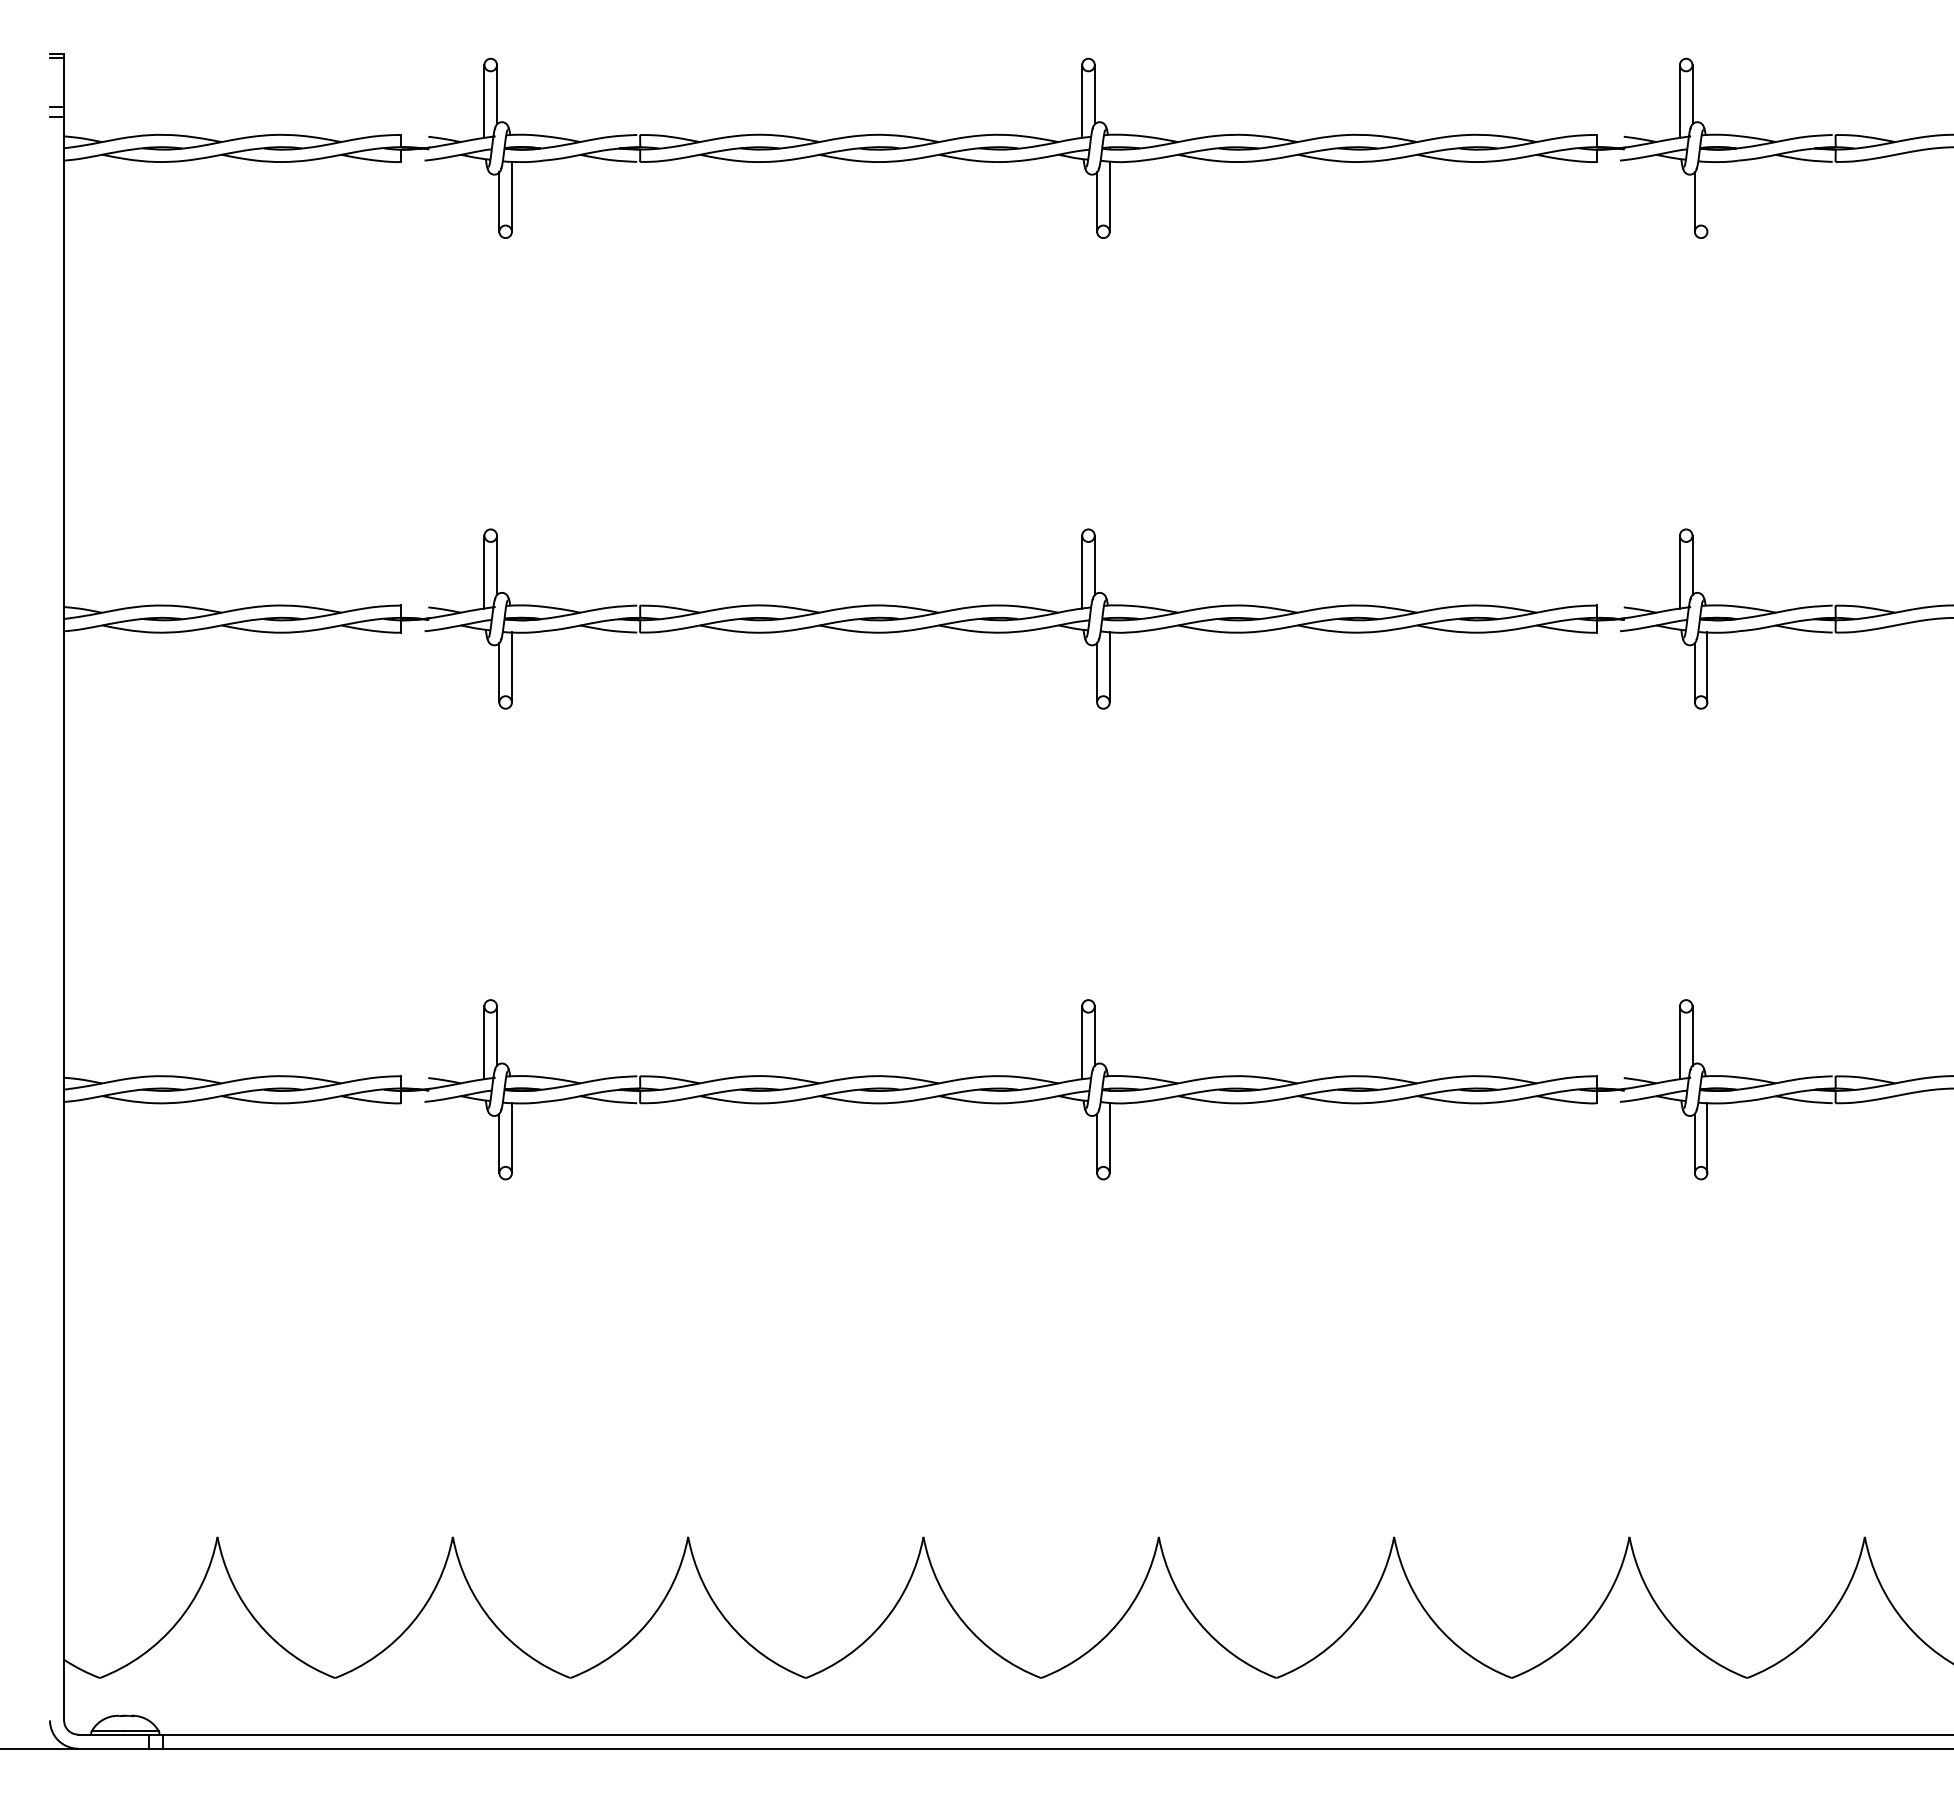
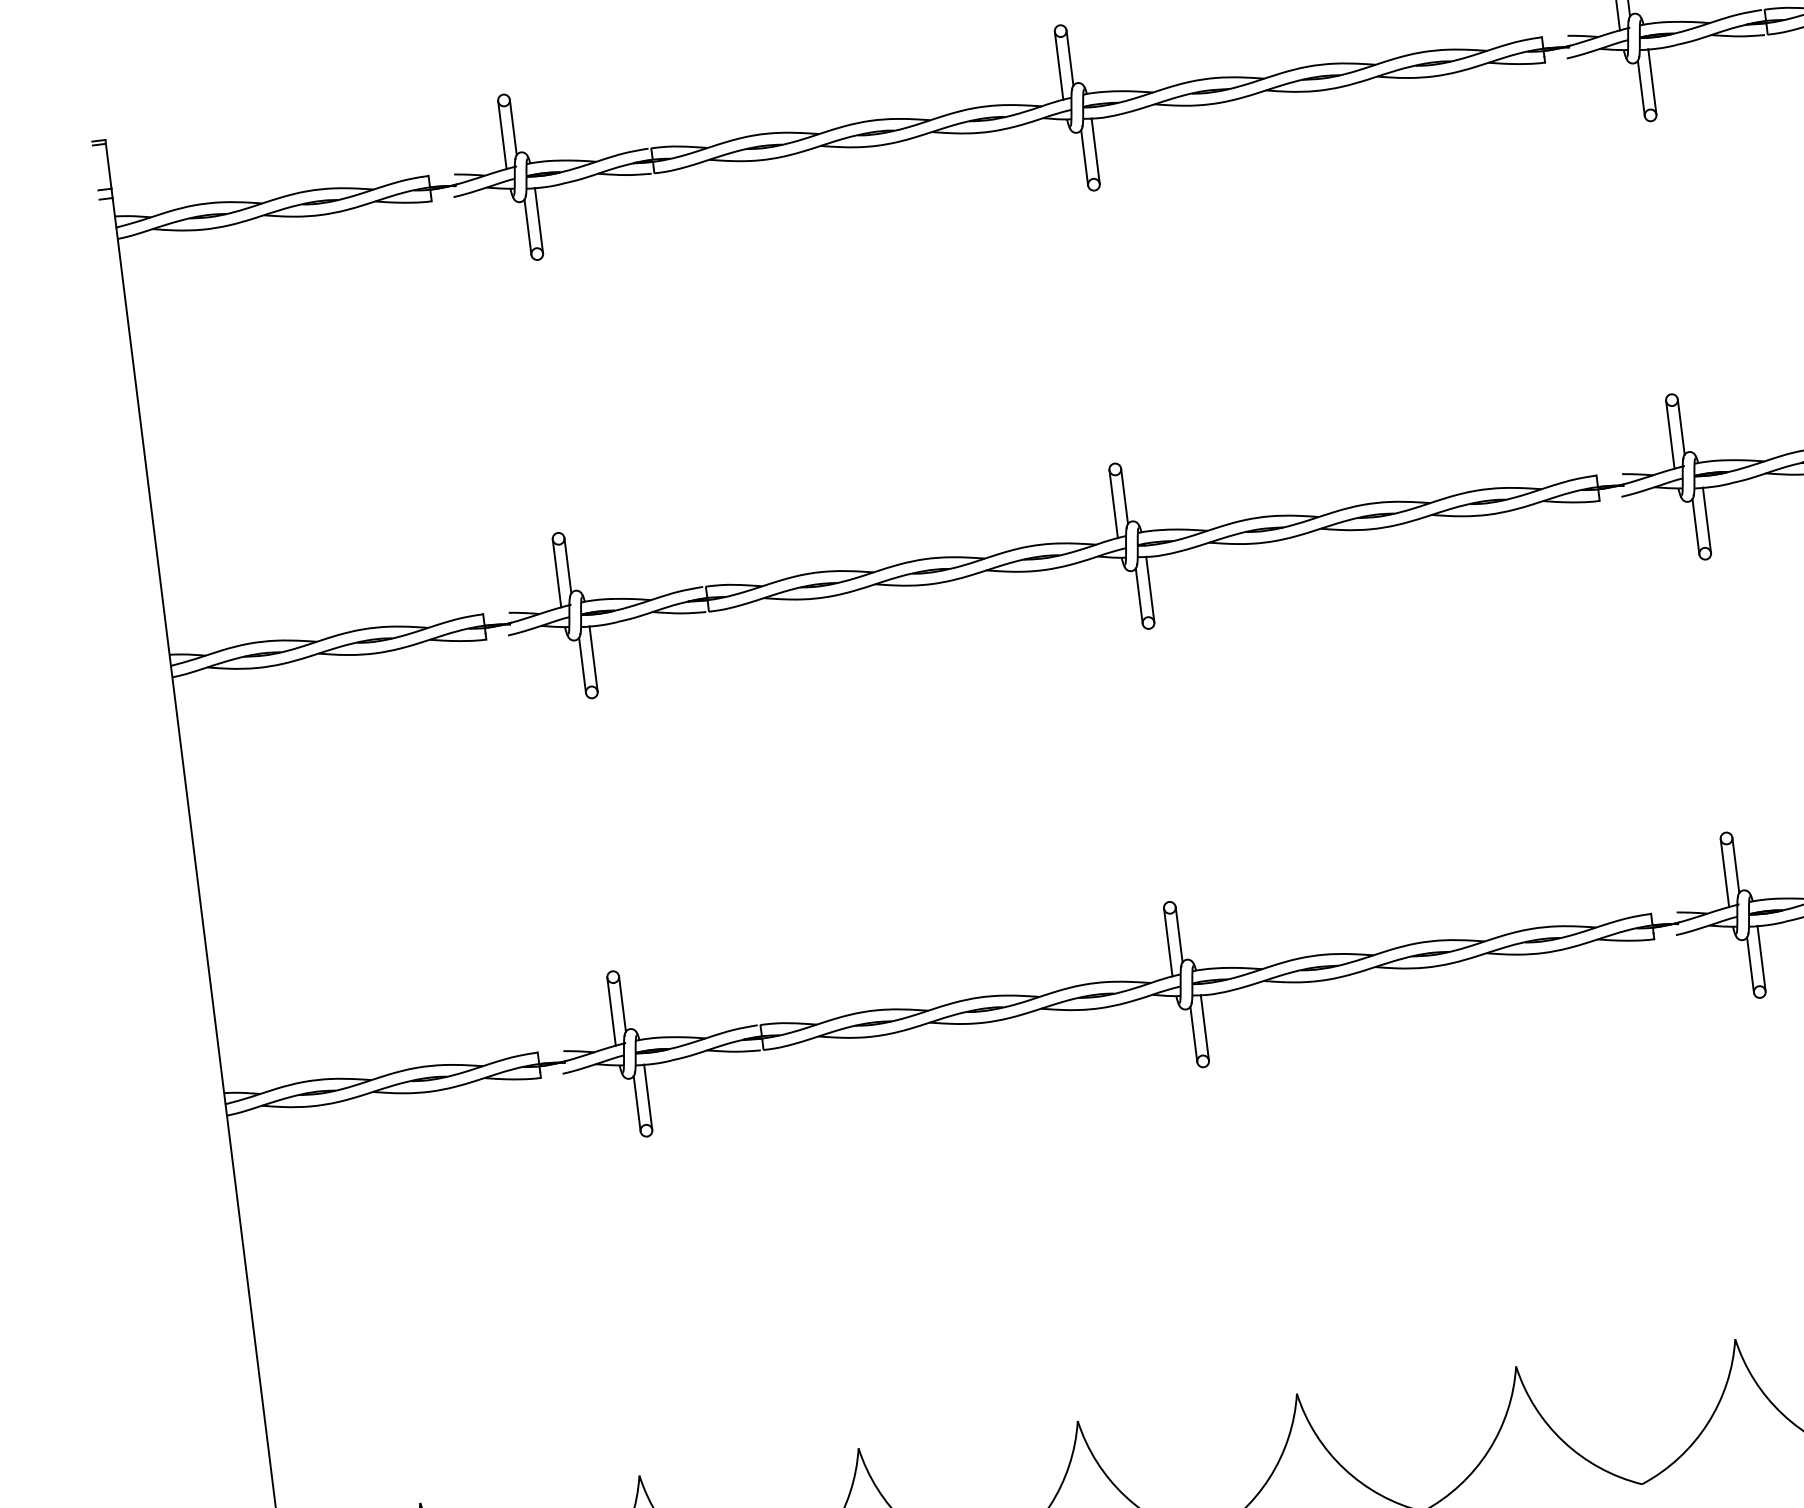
line: (1707, 196) -> (1652, 81), added

